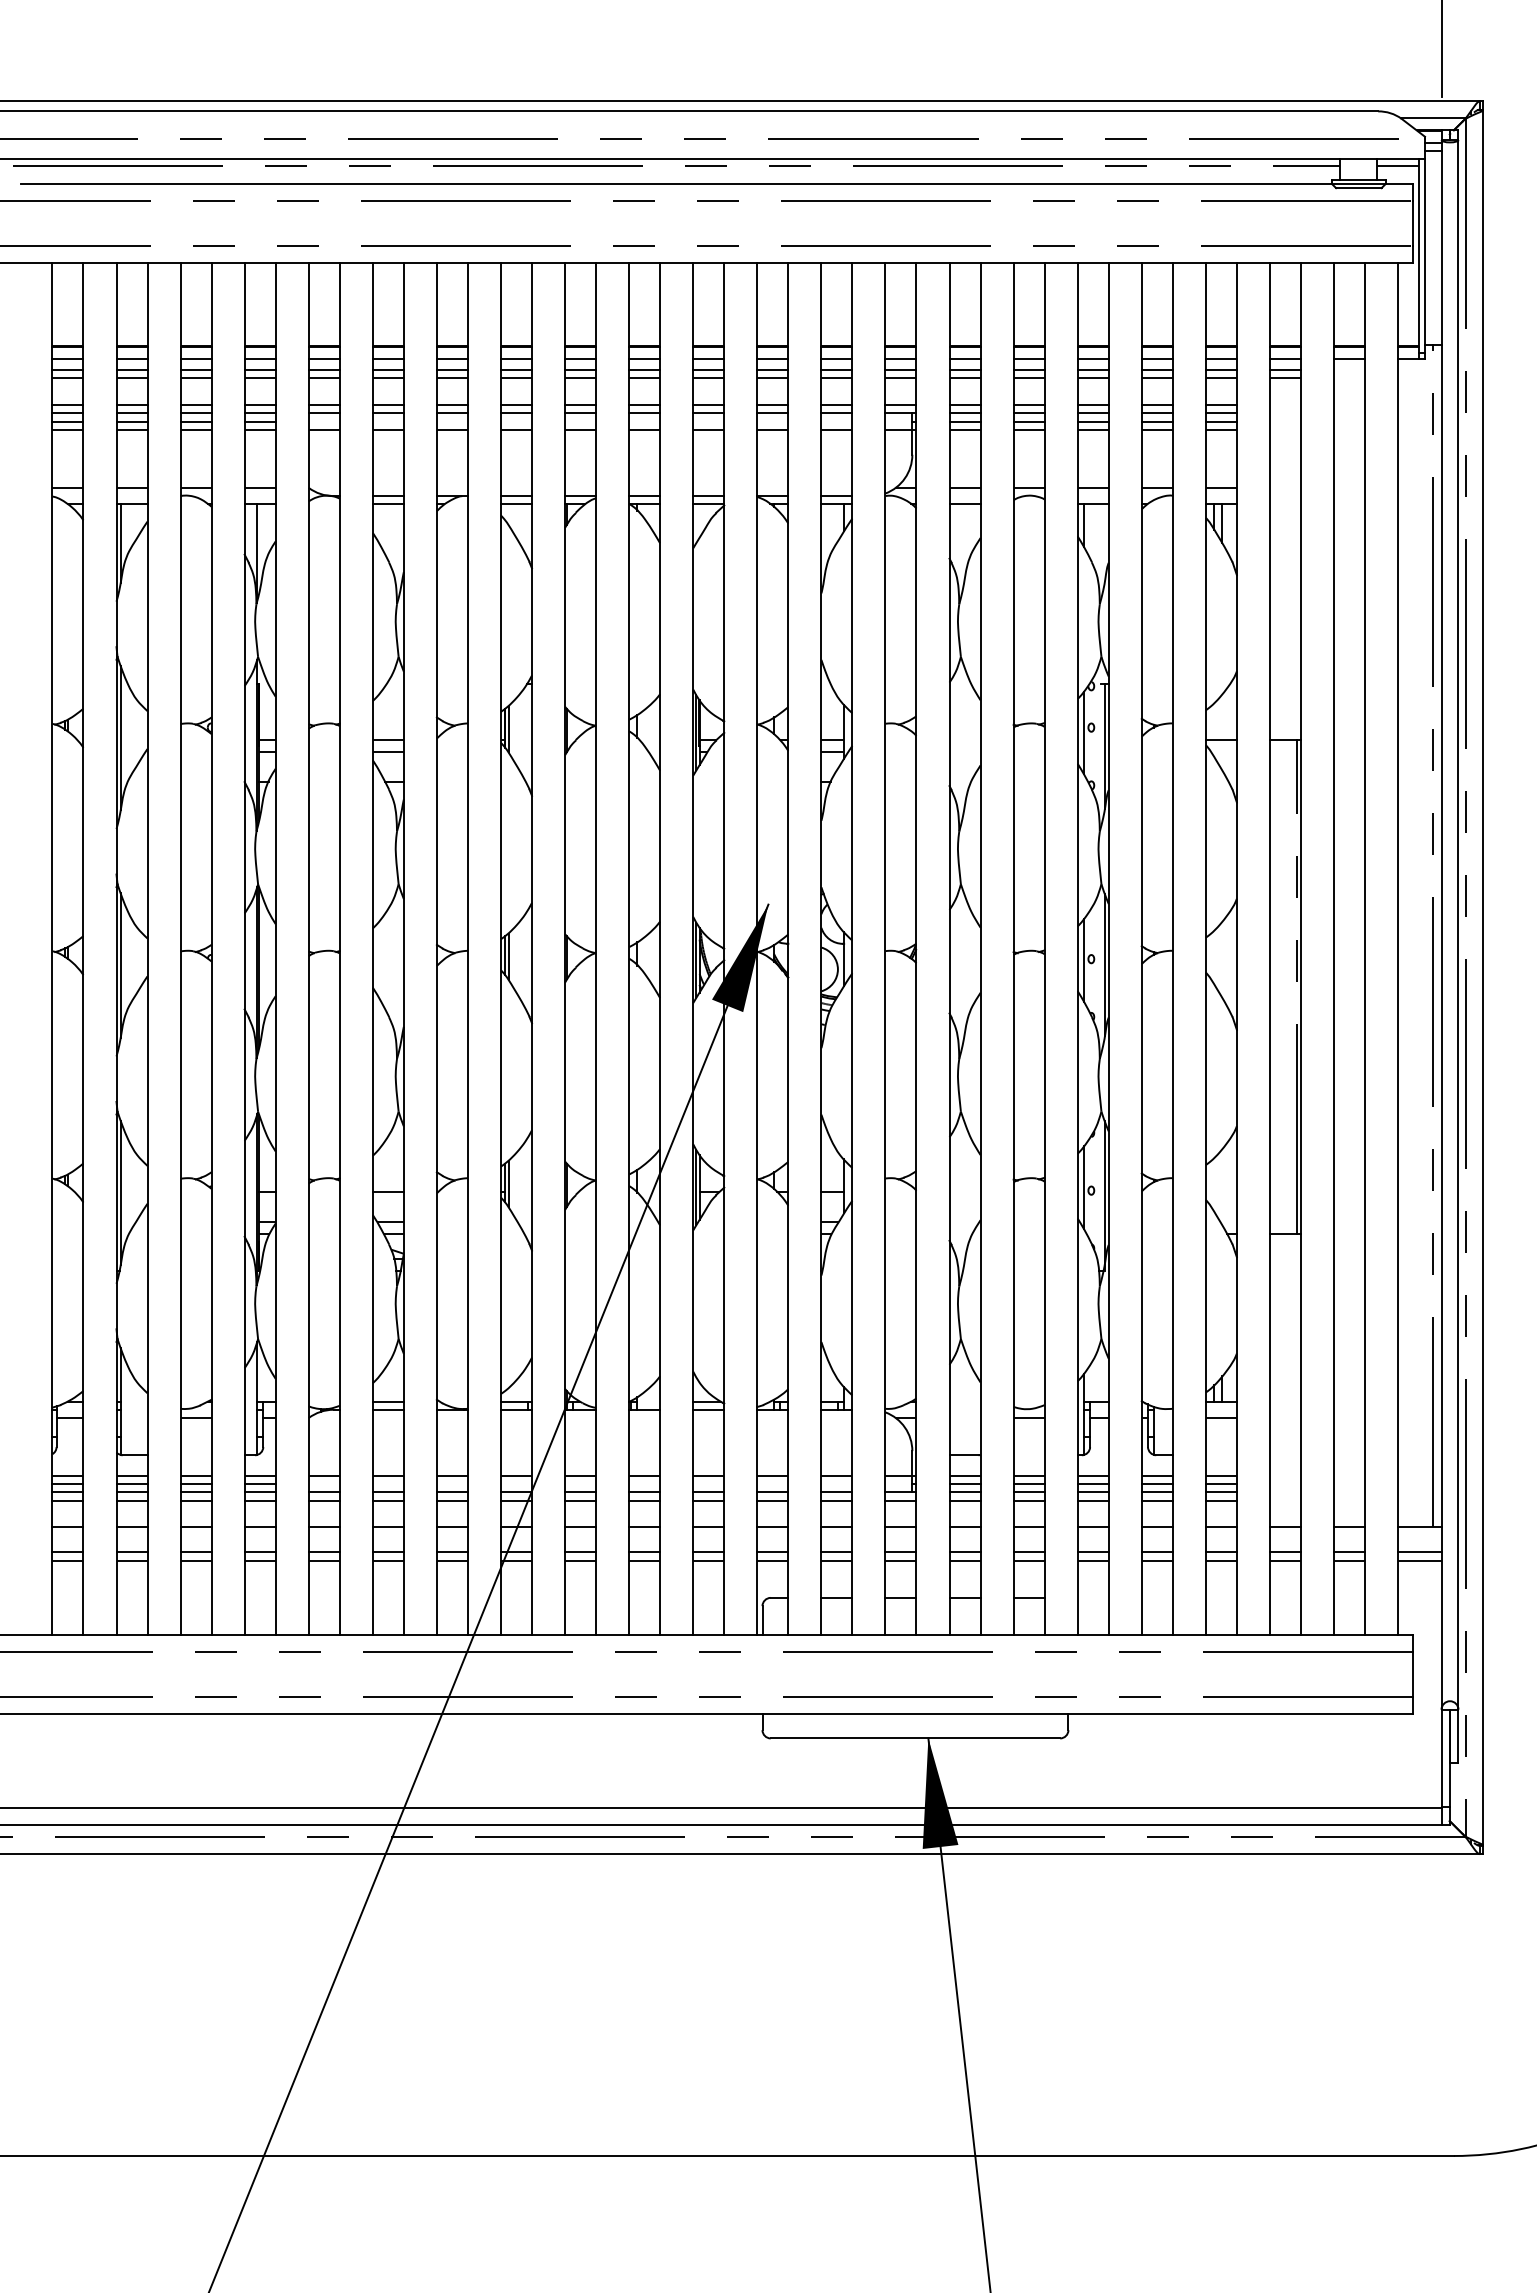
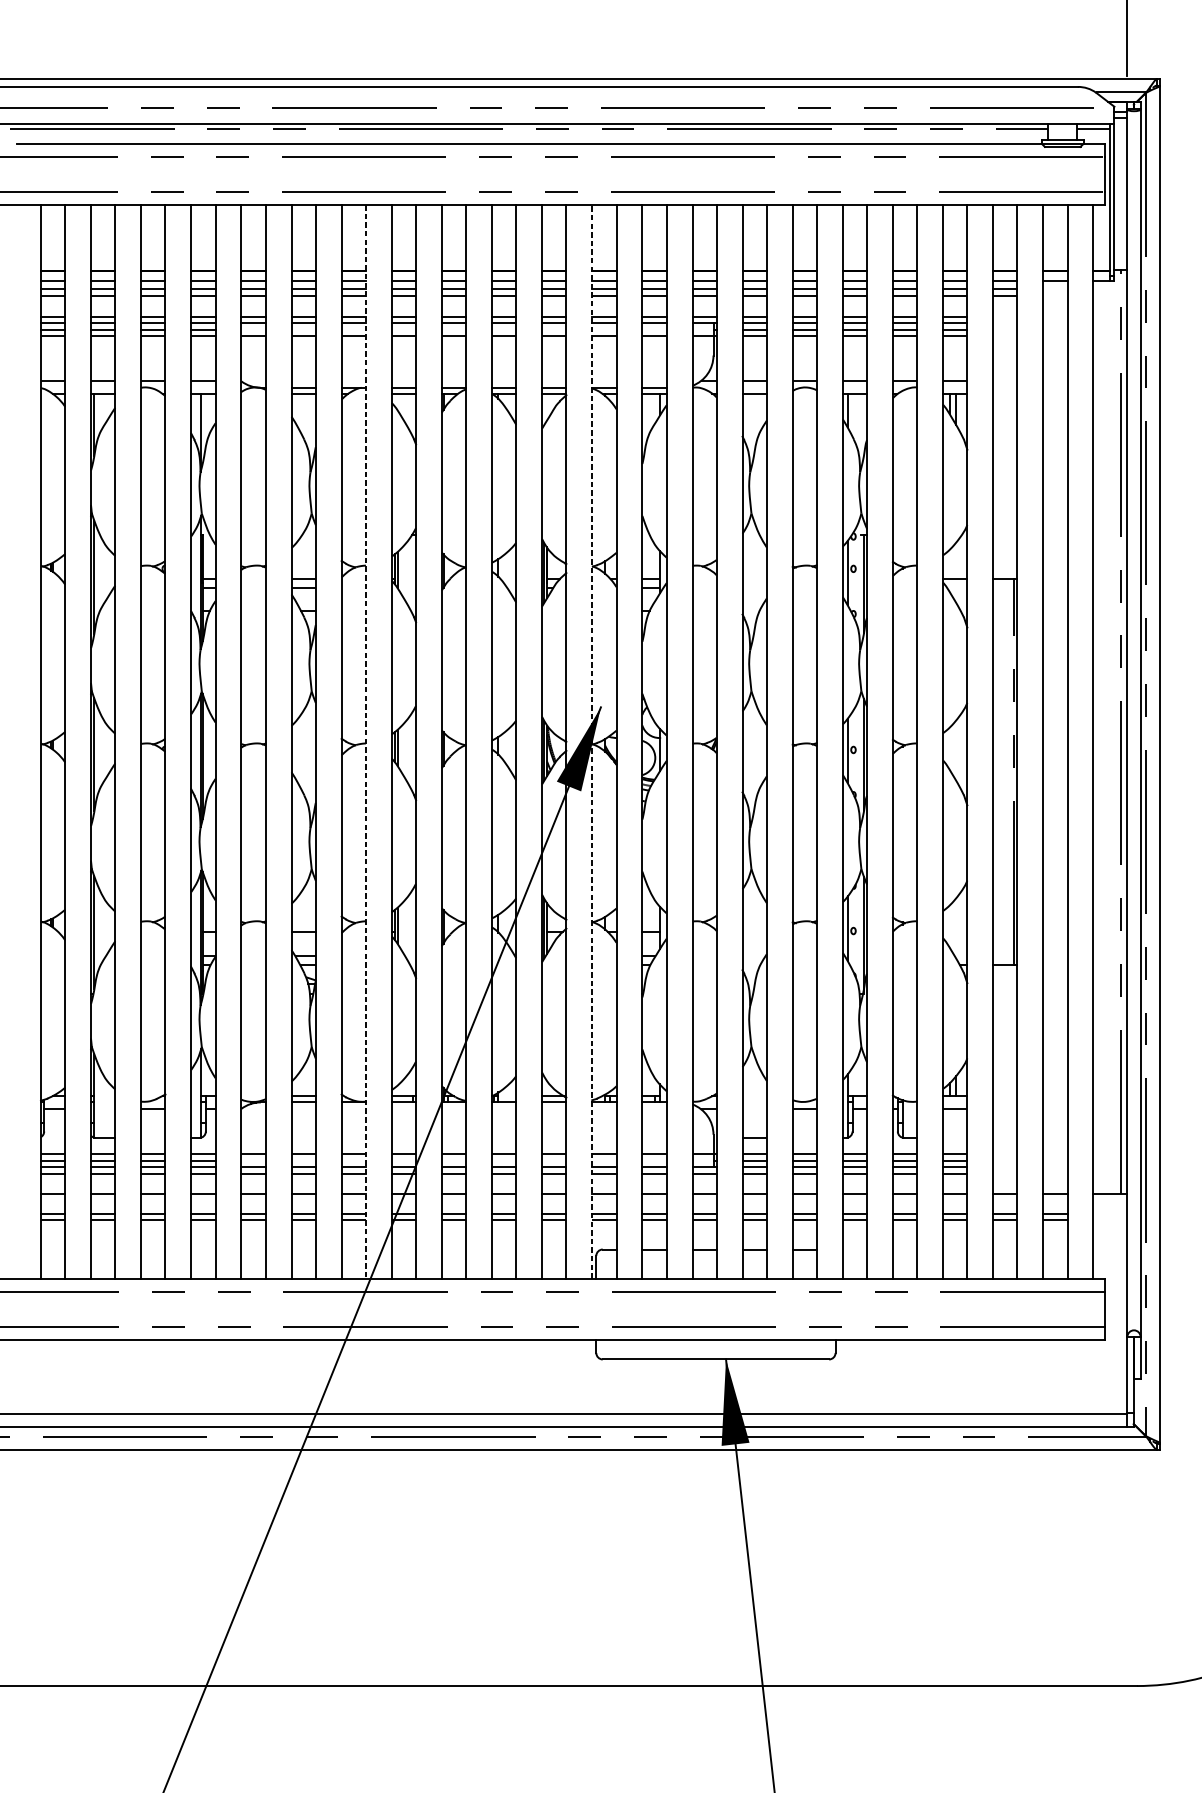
line: (757, 948) -> (592, 741), solid -> dashed
line: (467, 949) -> (365, 742), solid -> dashed
line: (1419, 1552) -> (1110, 1214), removed
line: (1419, 1560) -> (1110, 1220), removed

